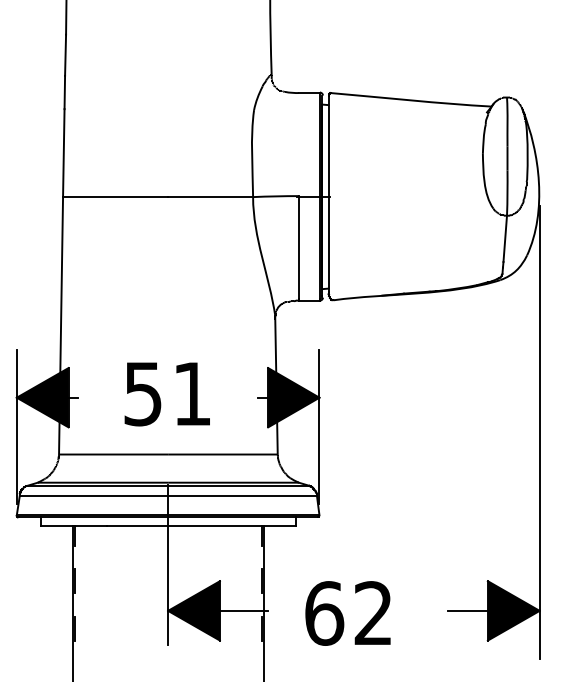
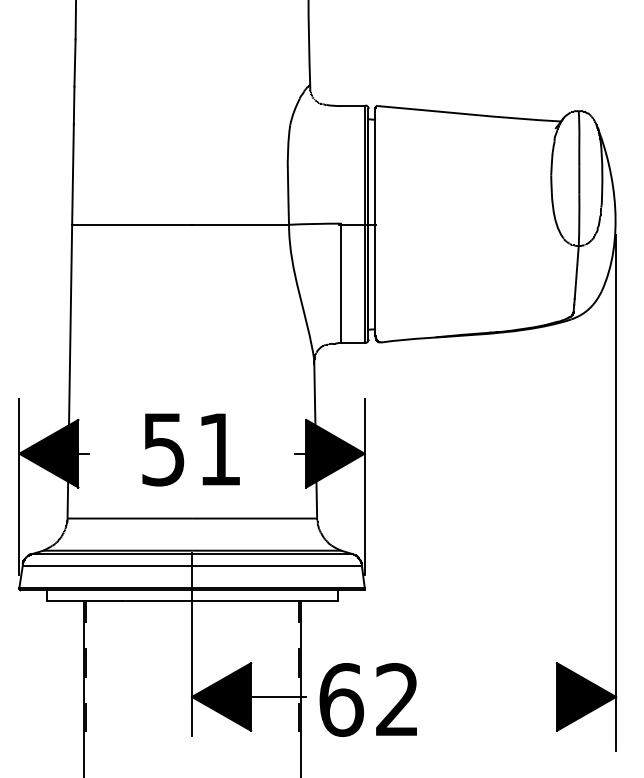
line: (467, 610) -> (533, 696), removed
text: (347, 613) -> (367, 699), moved

